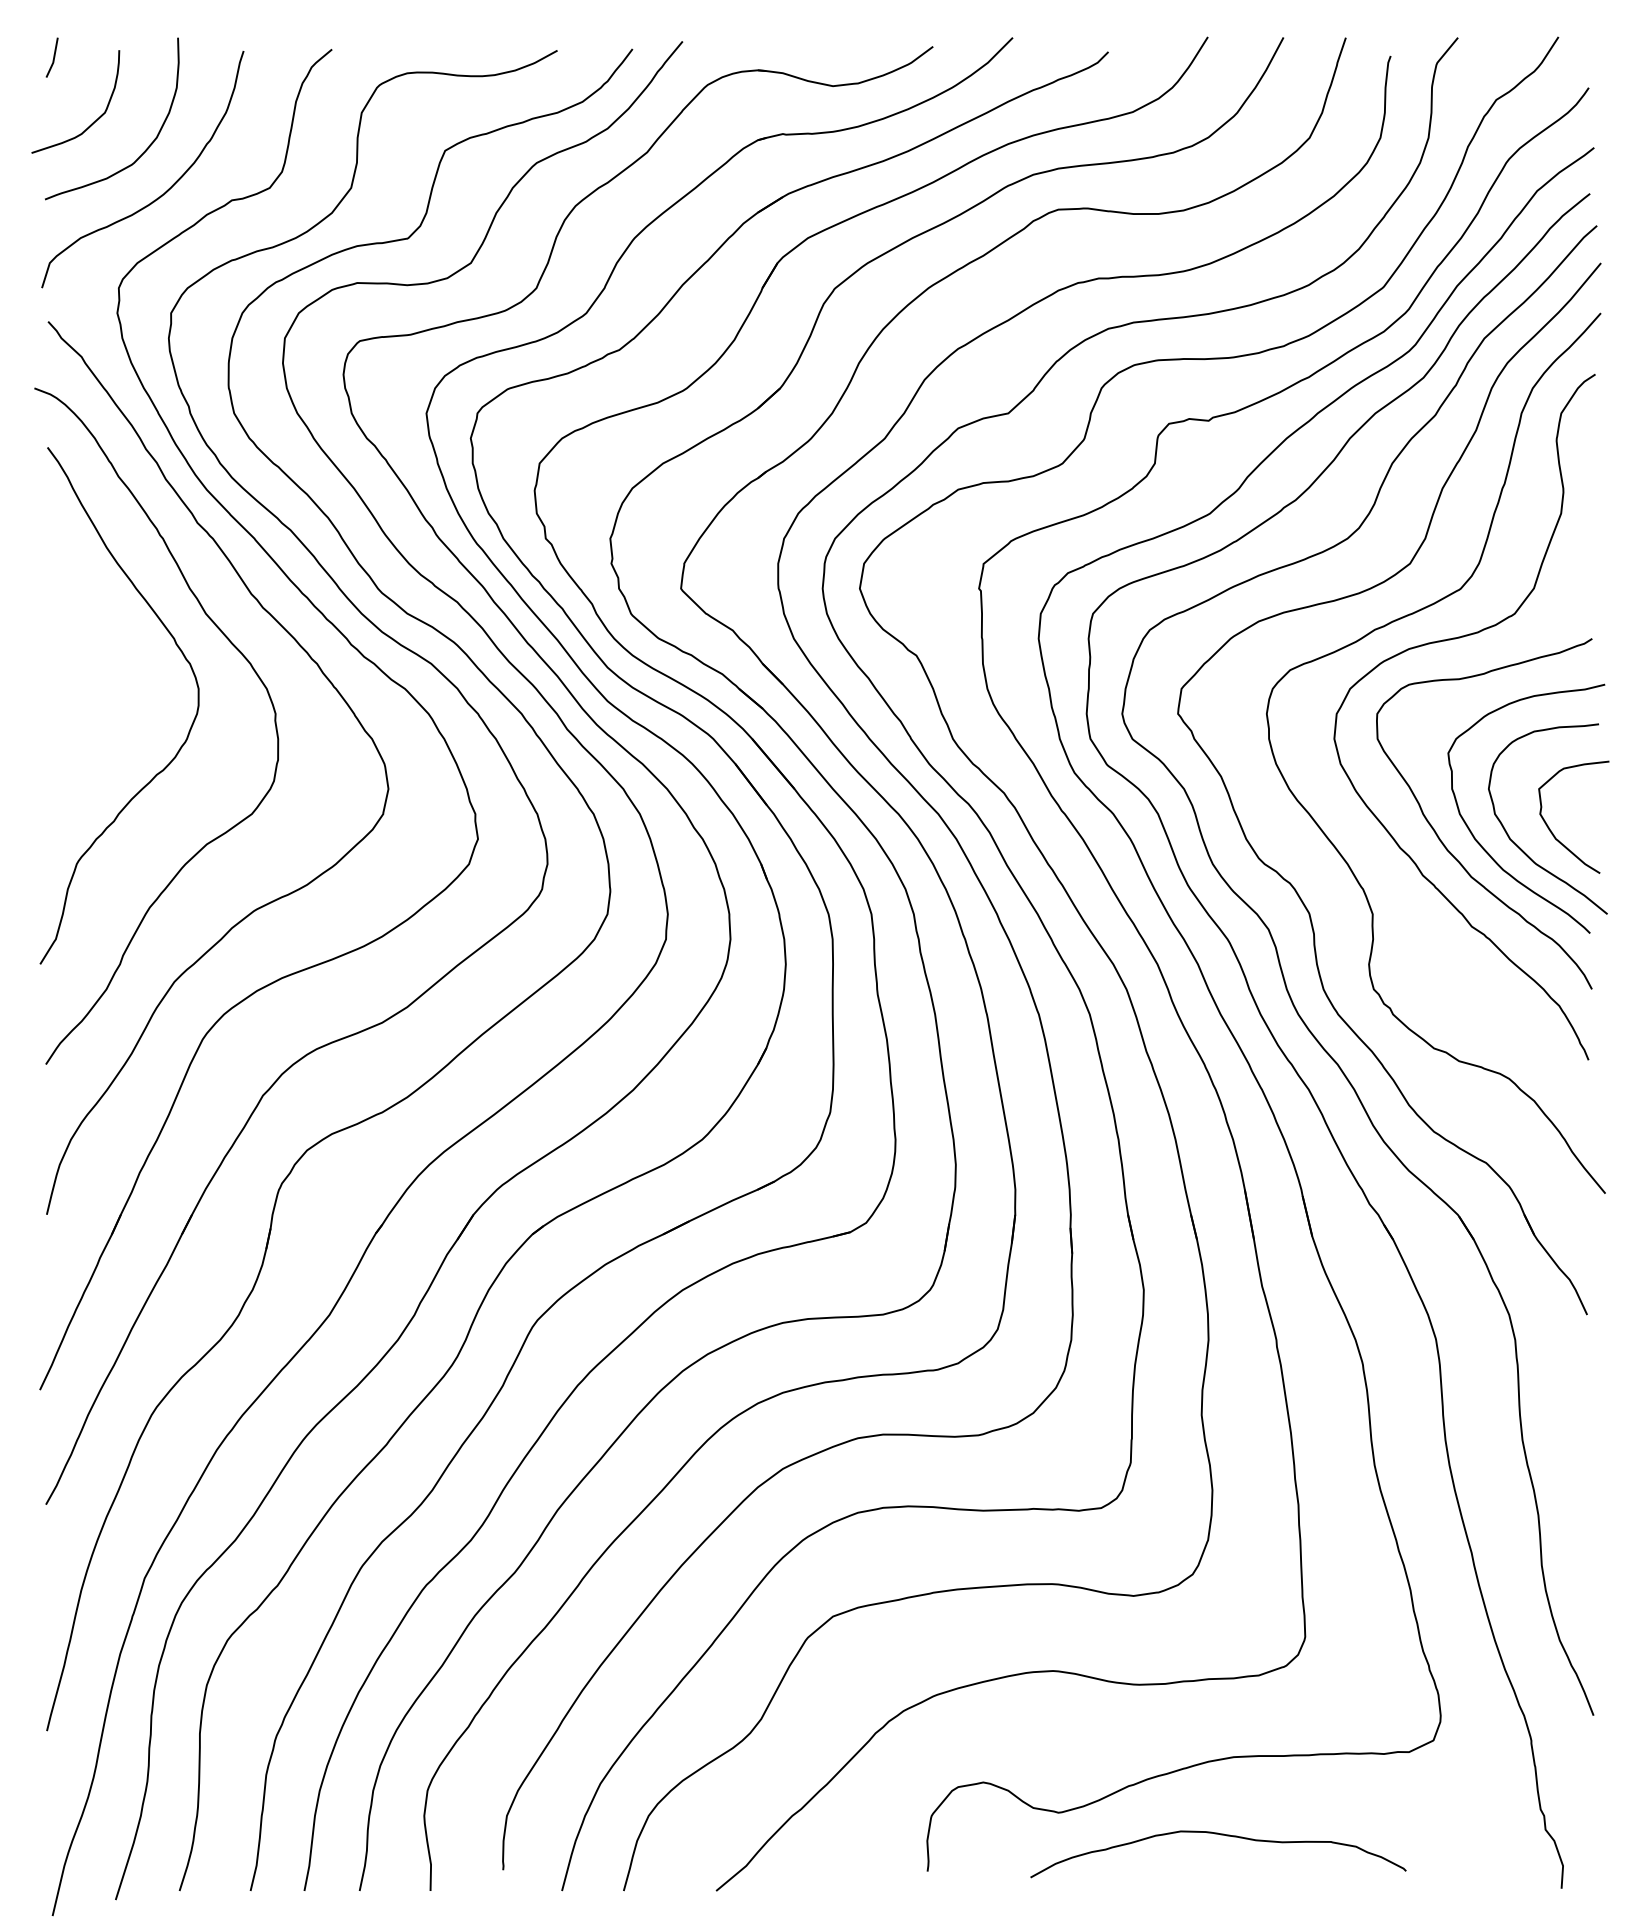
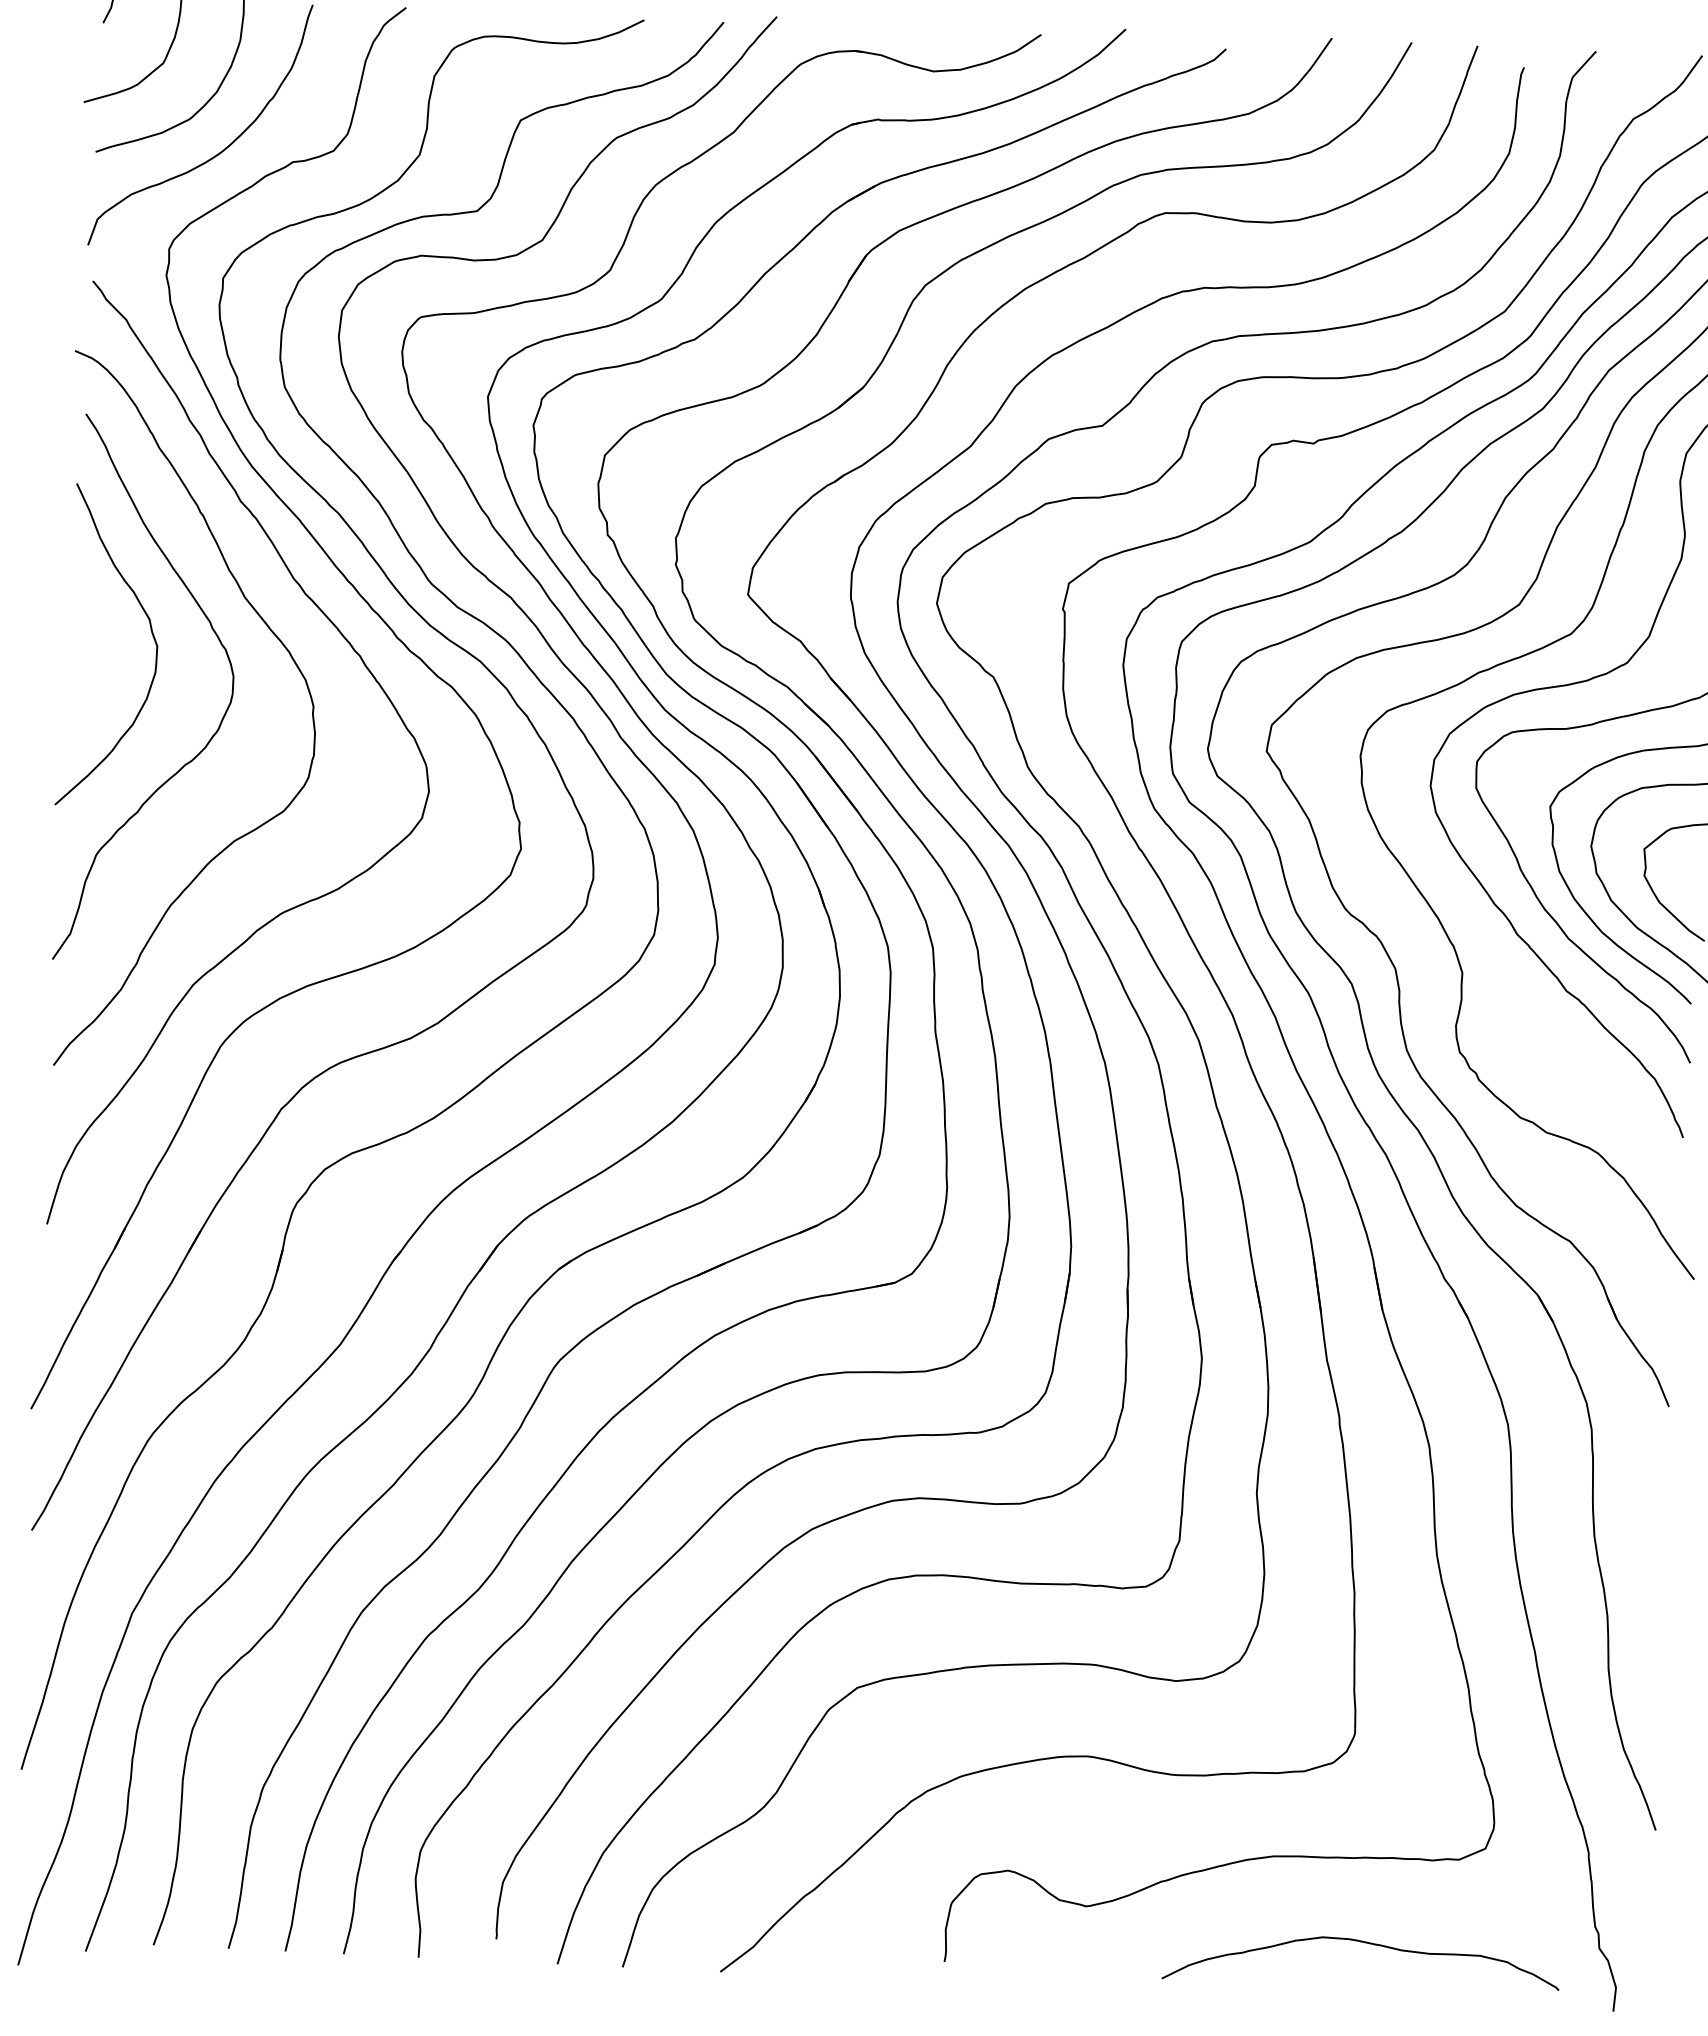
curve: (118, 650) -> (150, 631), added
curve: (1220, 1835) -> (1364, 1943), moved

